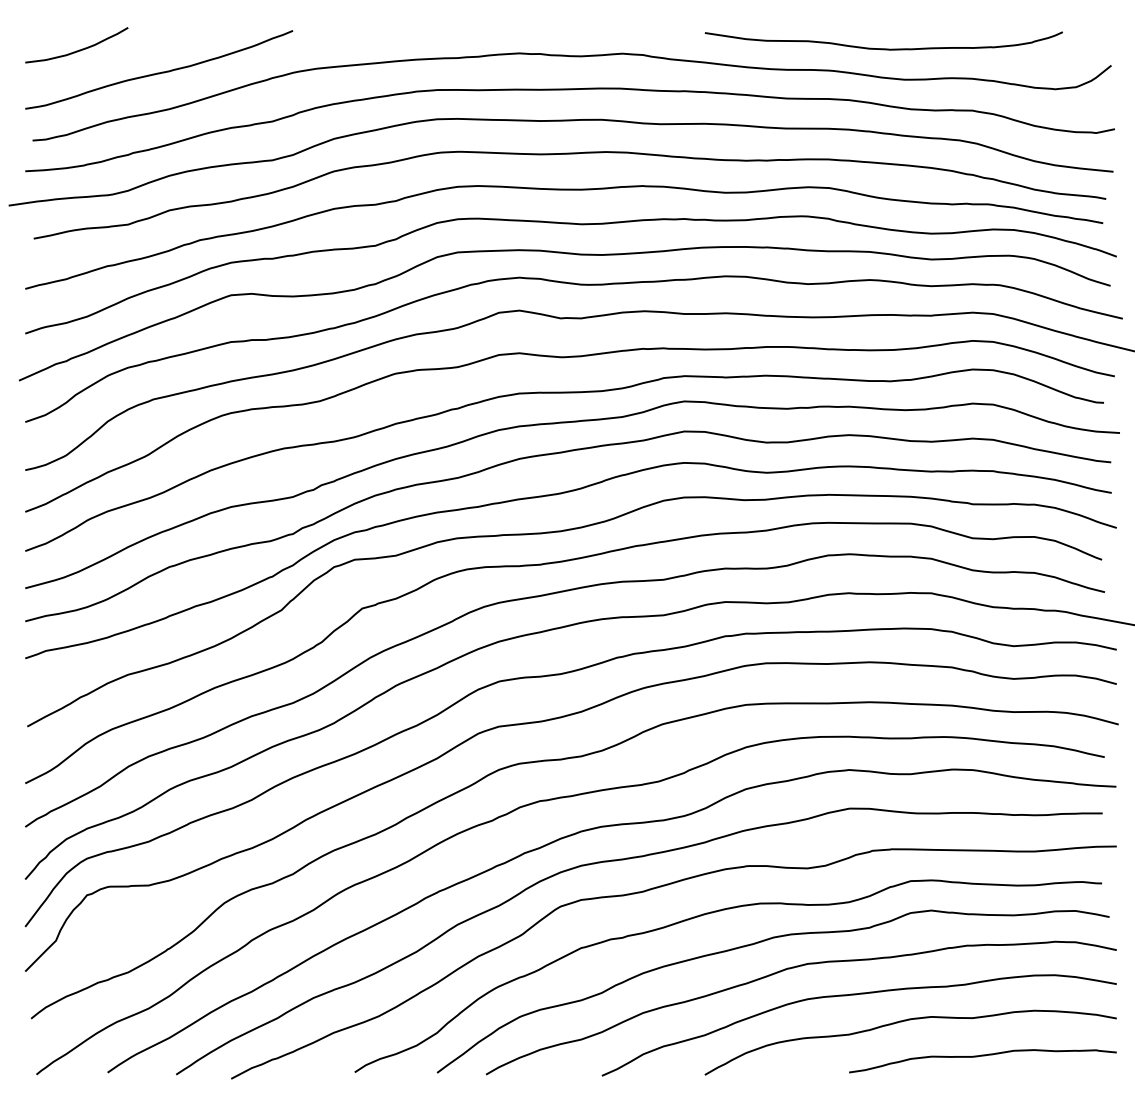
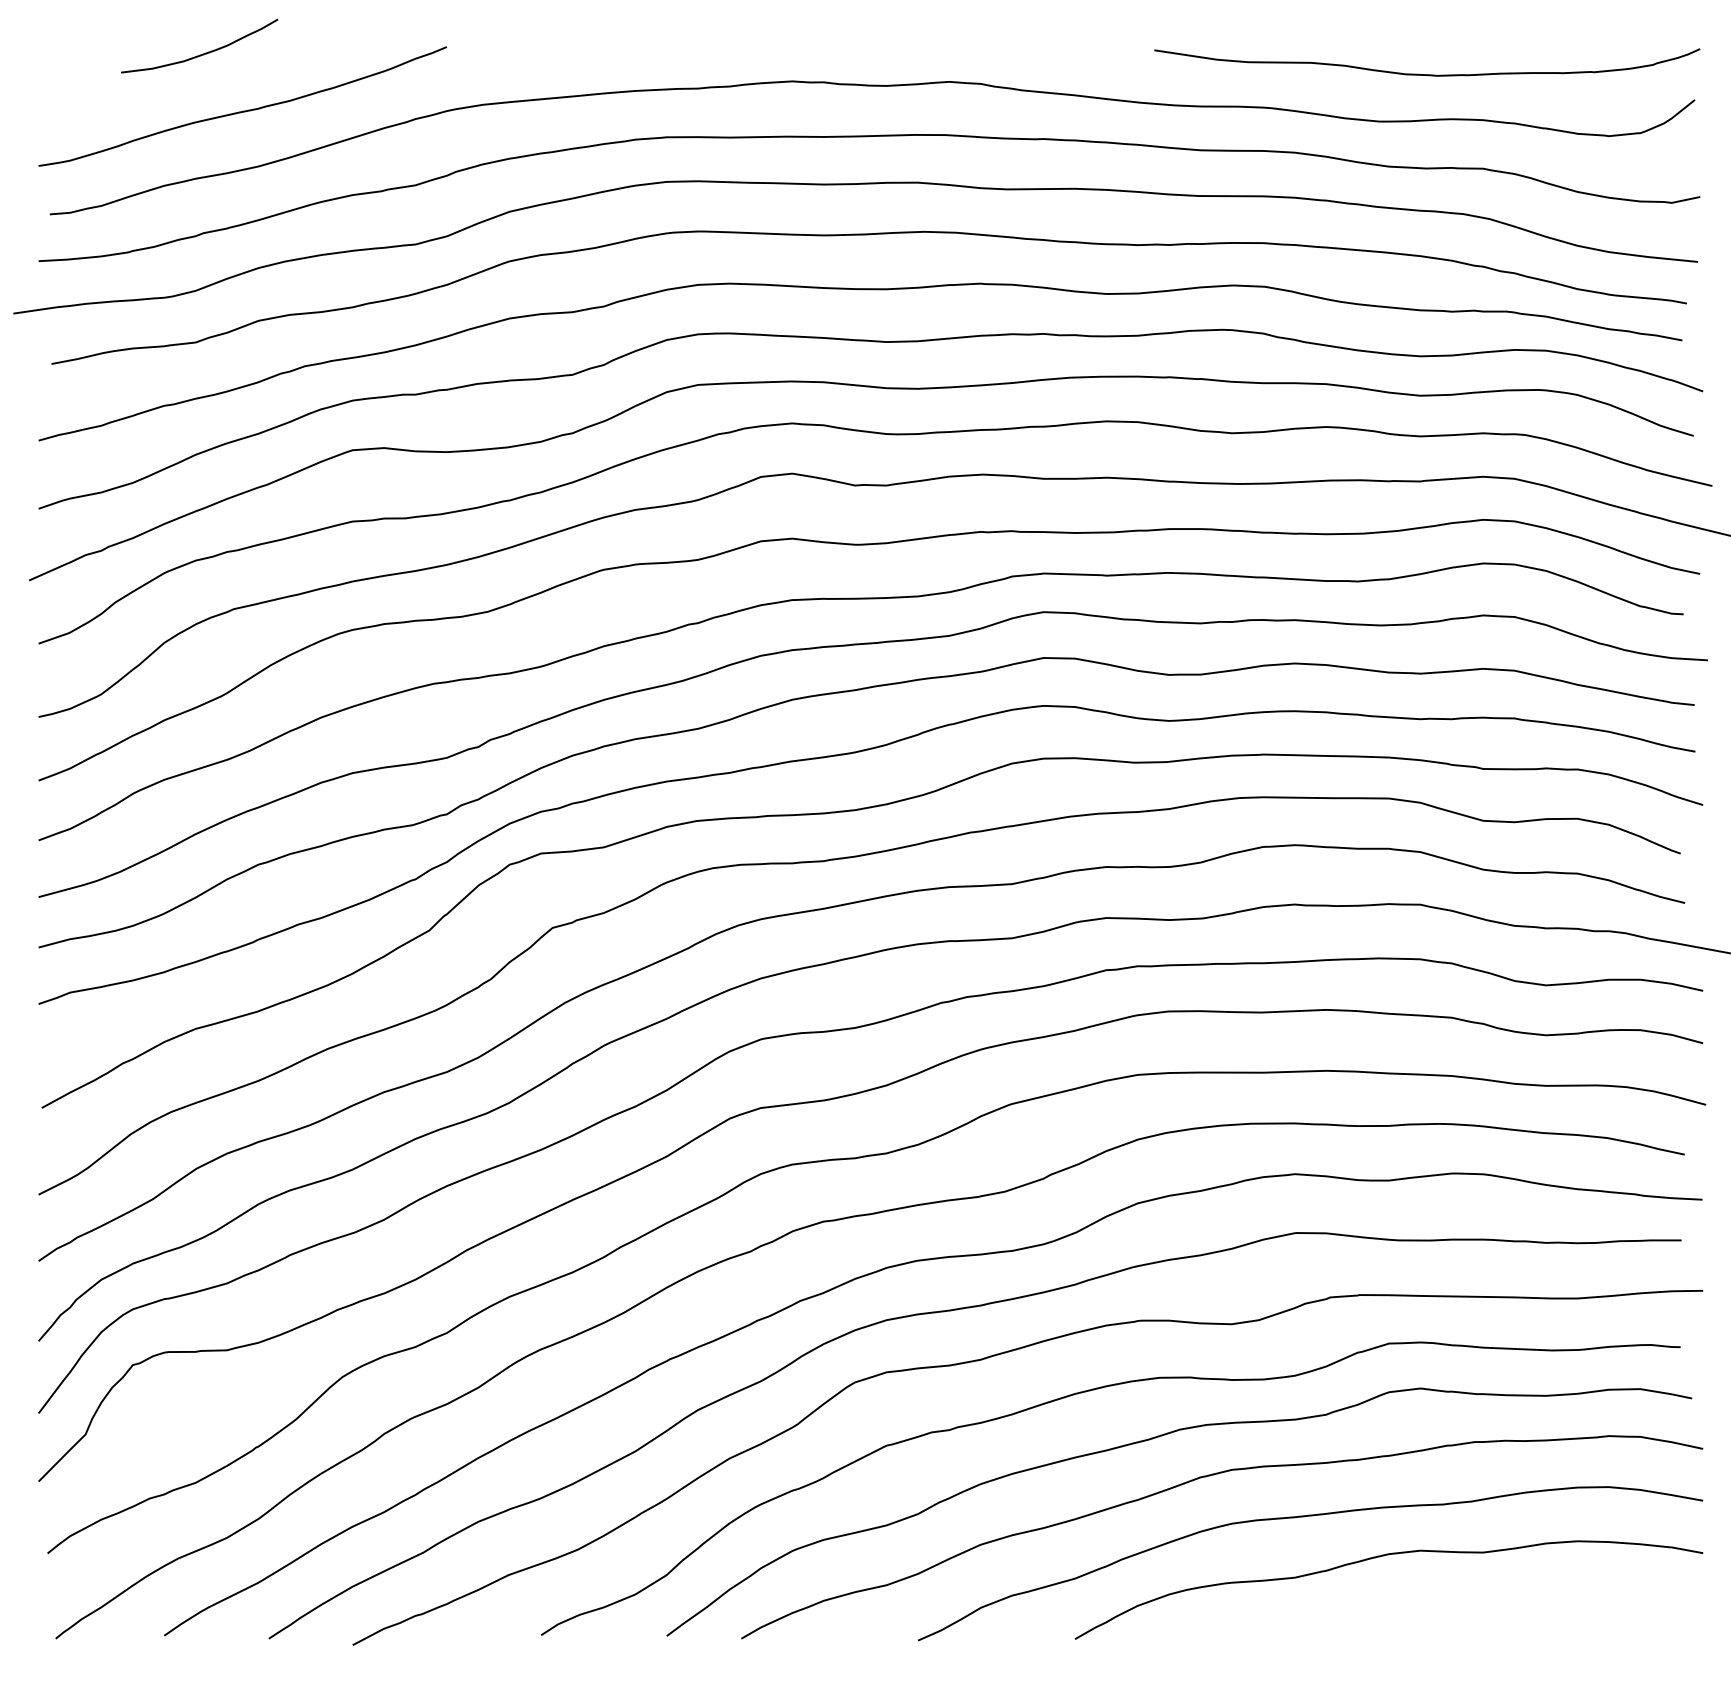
curve: (883, 48) -> (1426, 73), moved
curve: (79, 49) -> (203, 52), moved
curve: (982, 1056) -> (1498, 1611), removed

